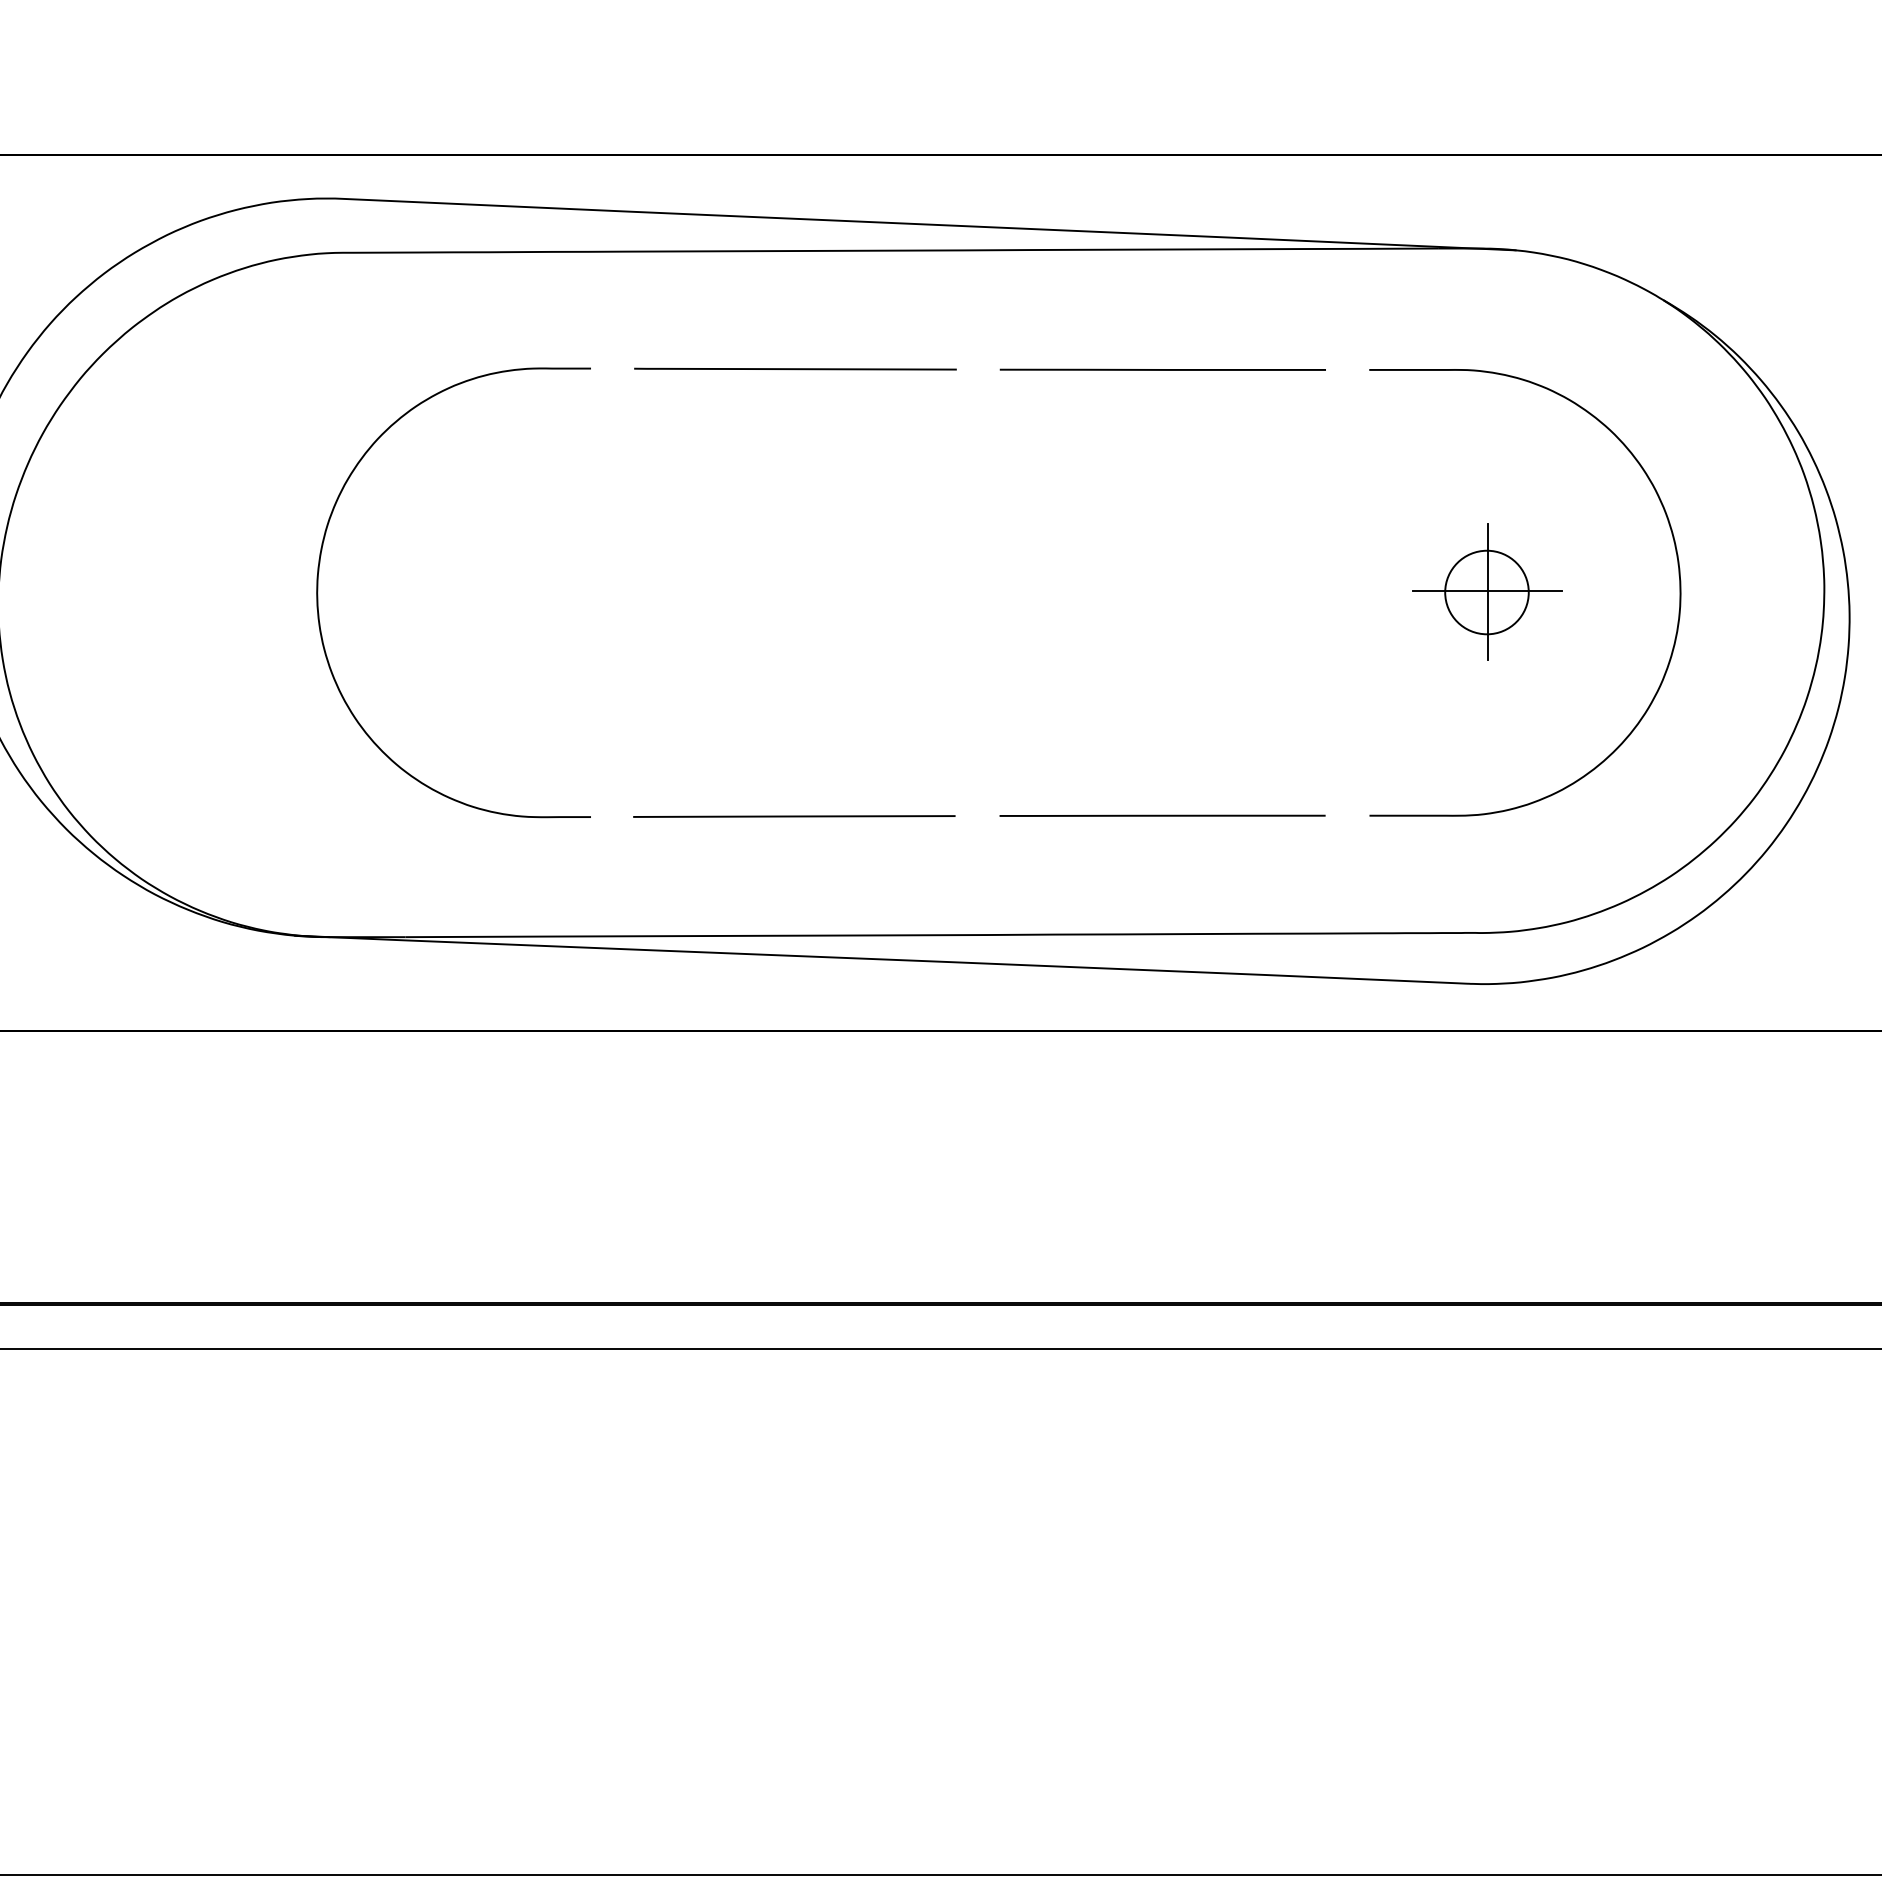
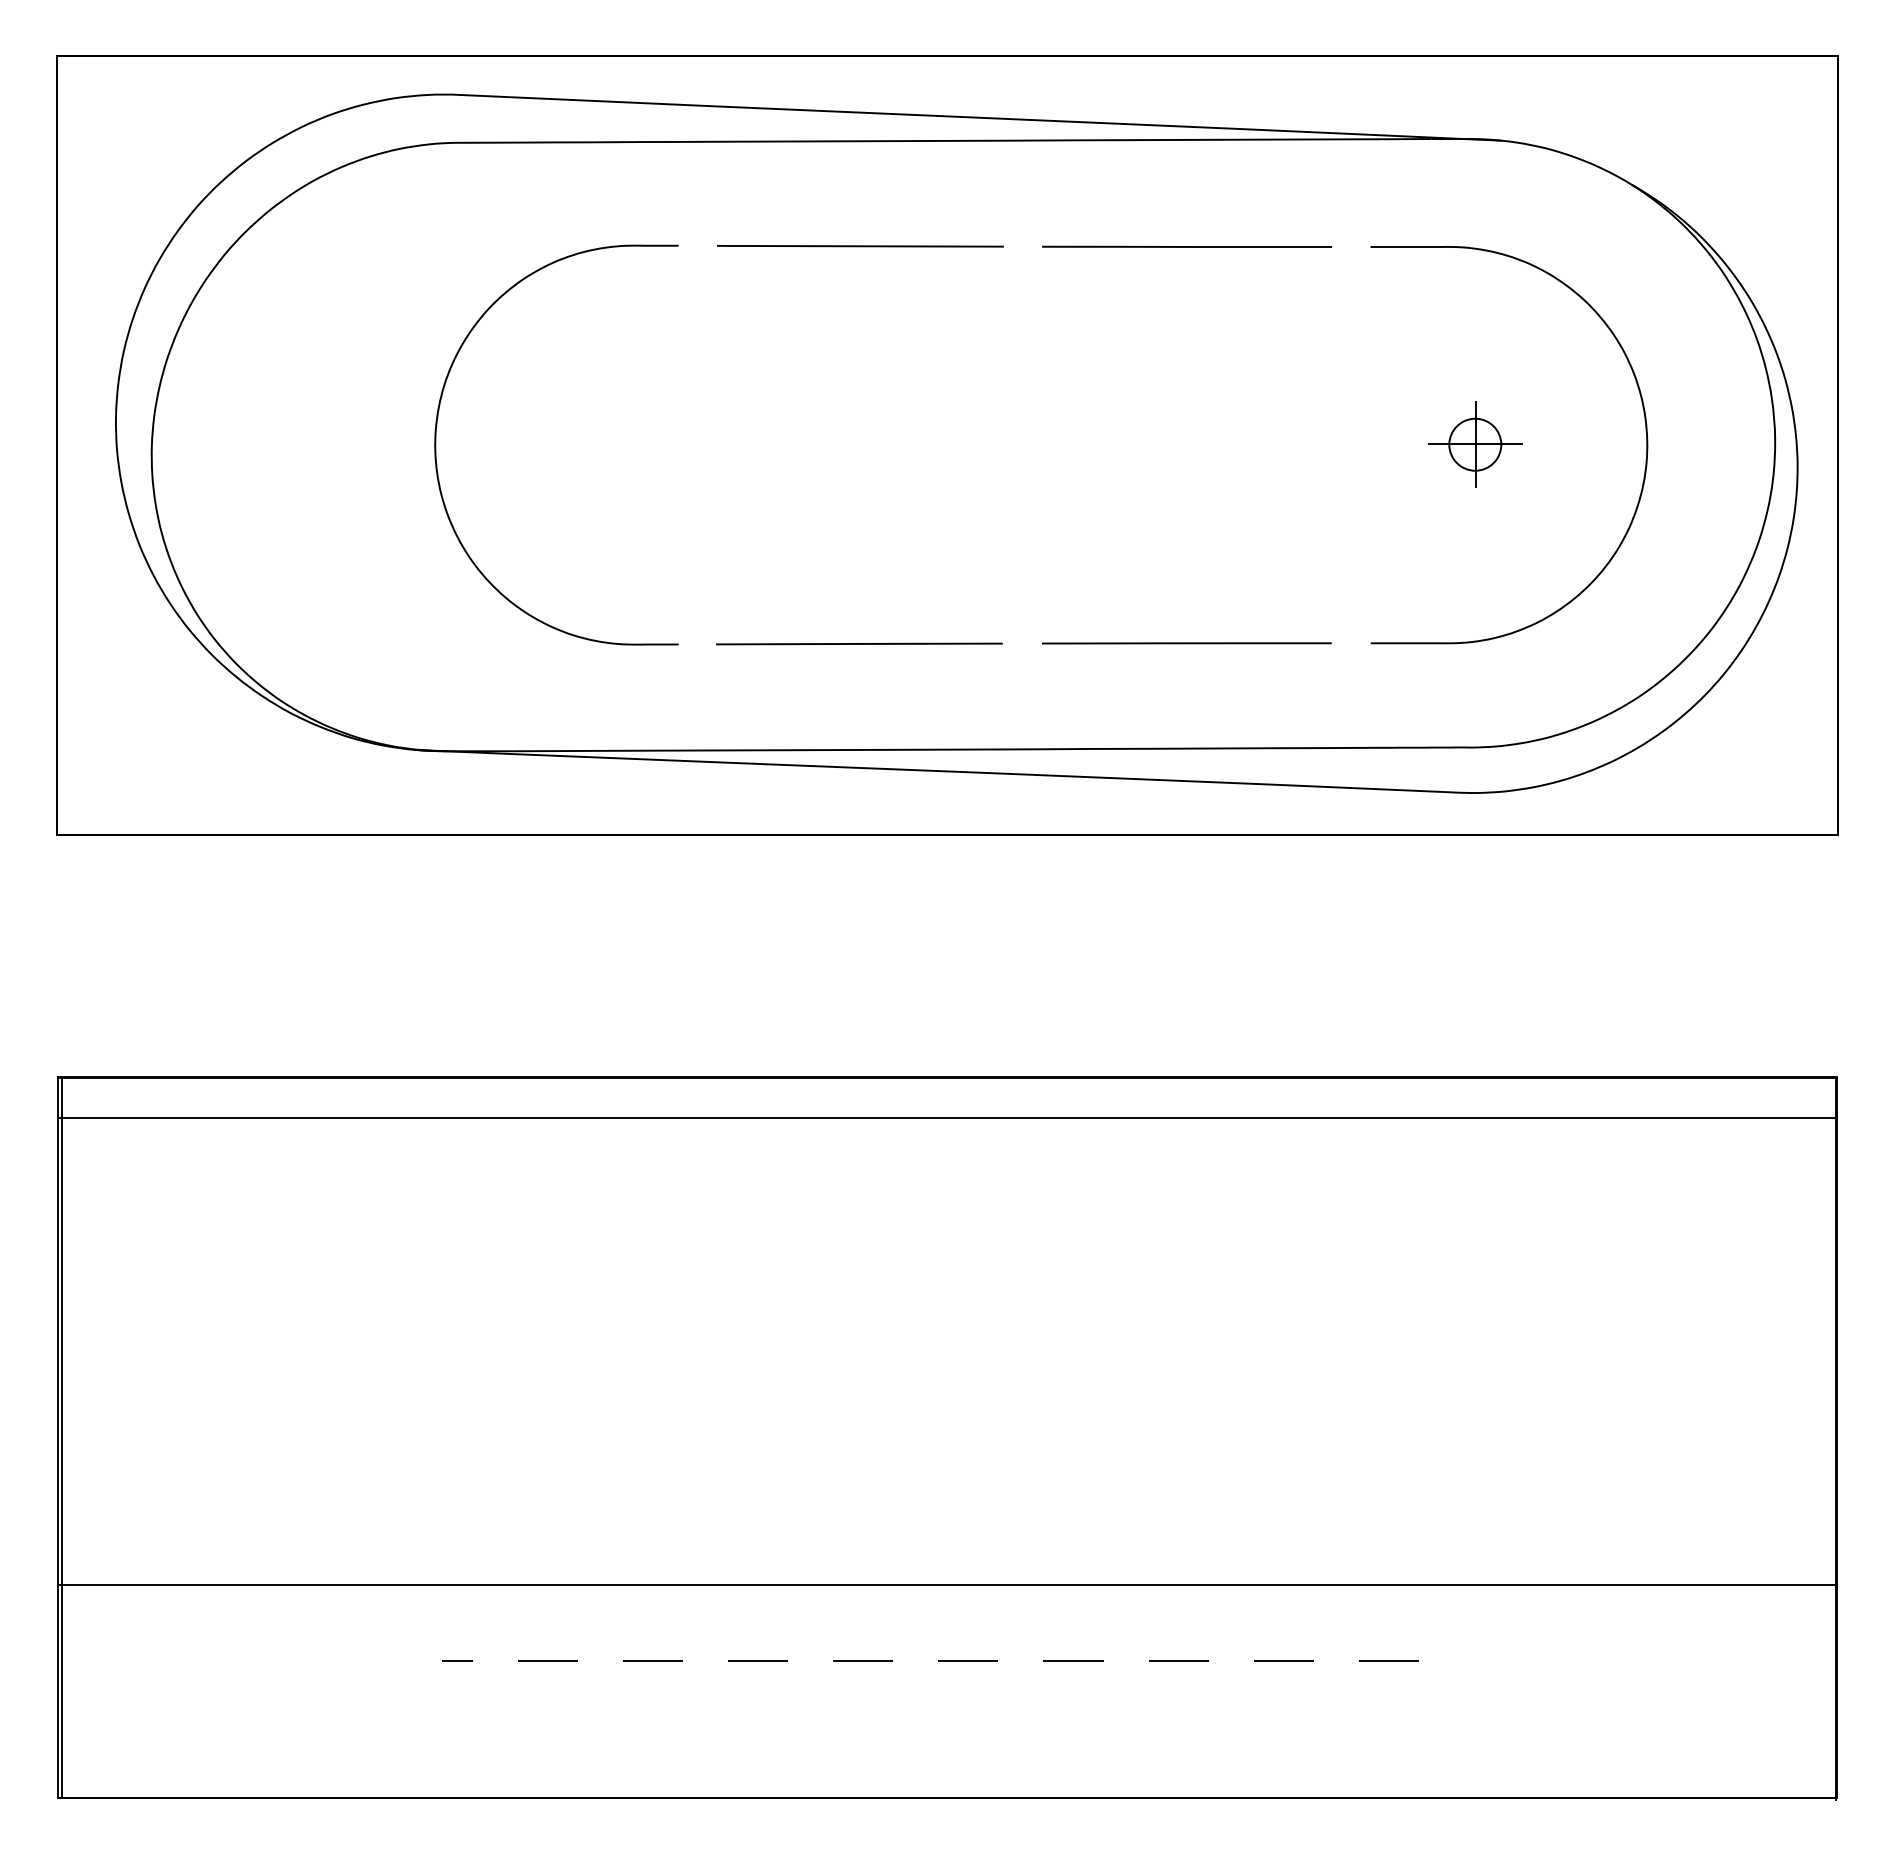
part: (1487, 592) -> (1475, 444), size x0.7

